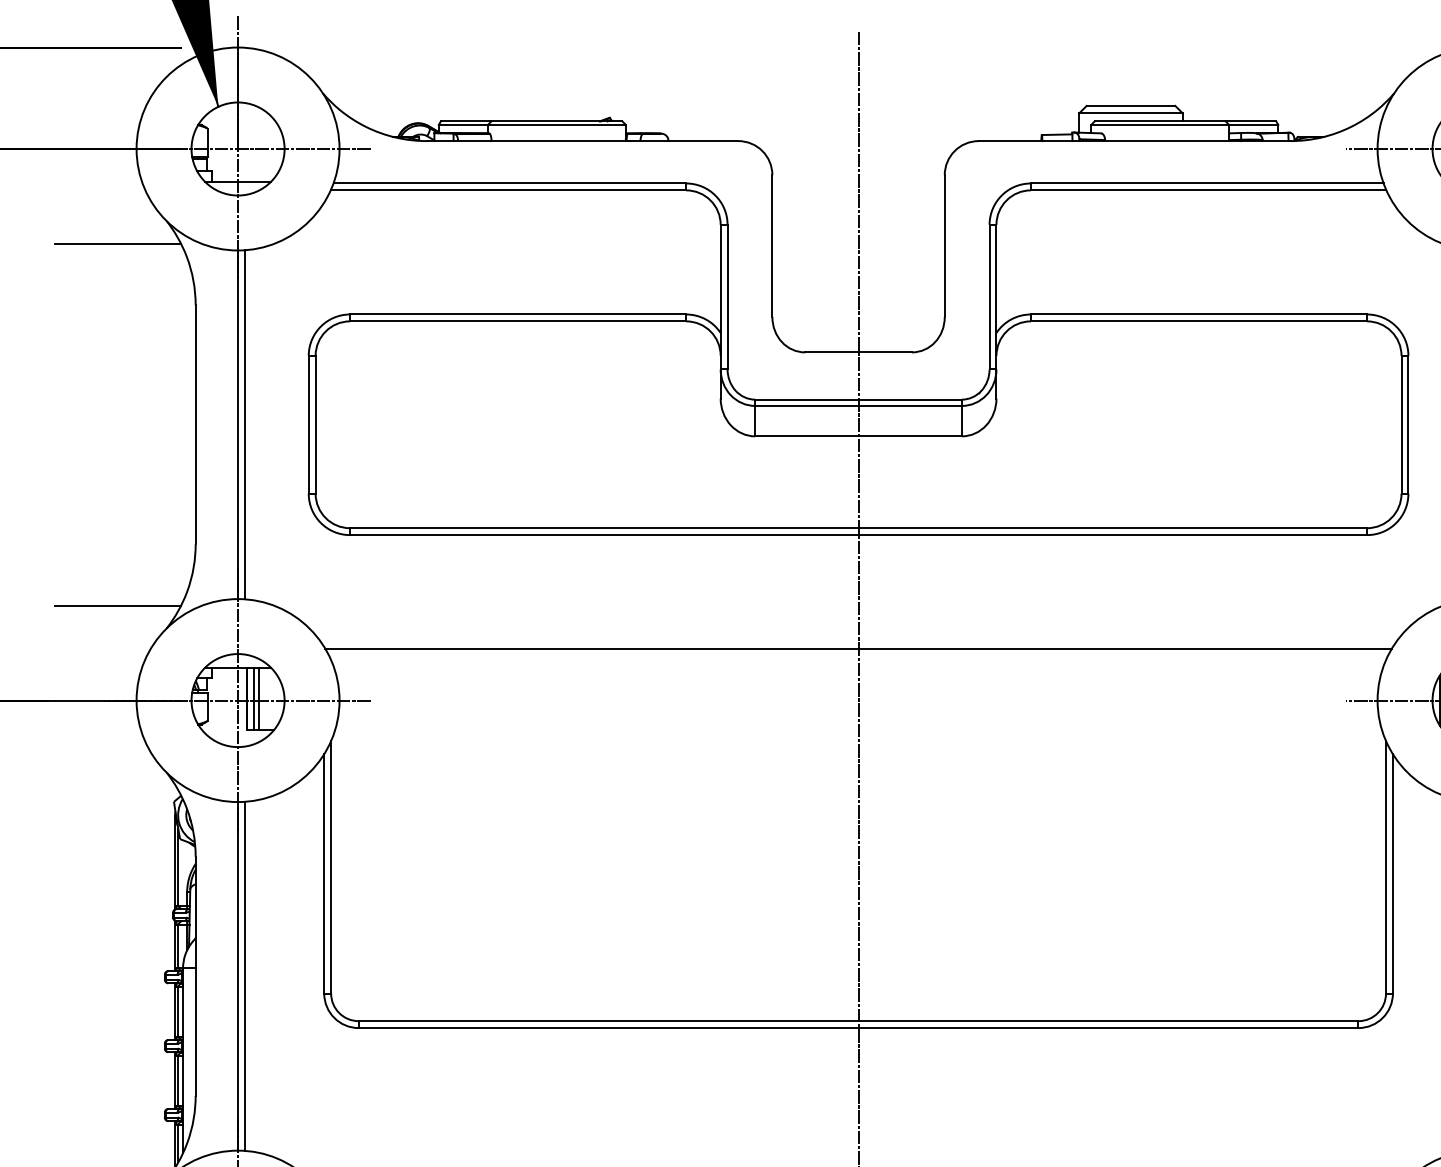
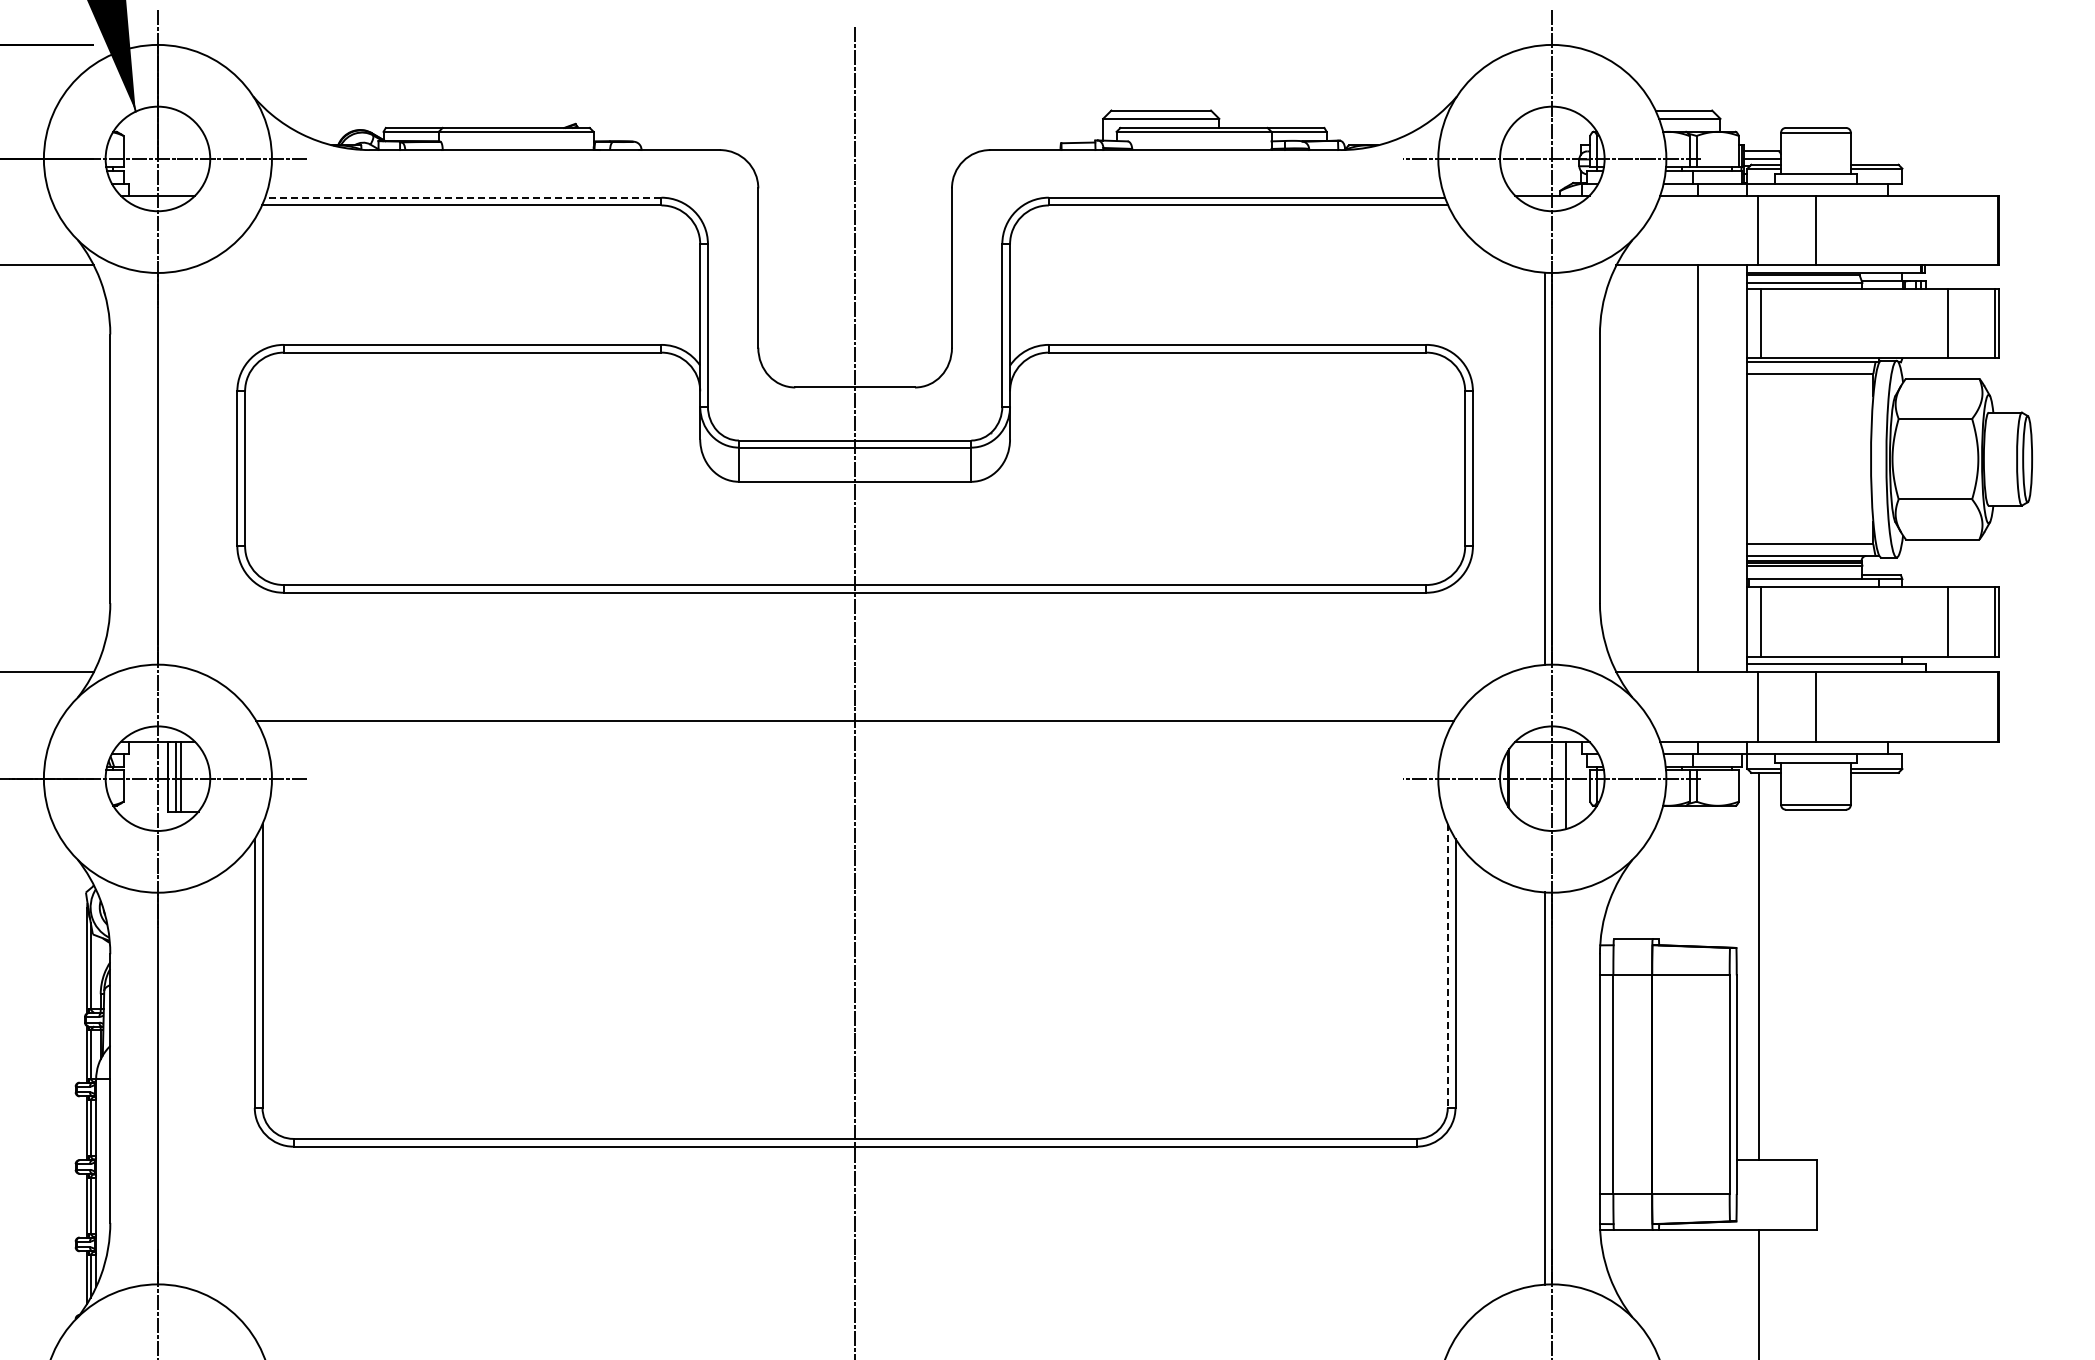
line: (509, 183) -> (462, 197), solid -> dashed
line: (244, 424) -> (165, 468), removed
line: (1385, 867) -> (1447, 966), solid -> dashed
line: (244, 976) -> (165, 1088), removed

